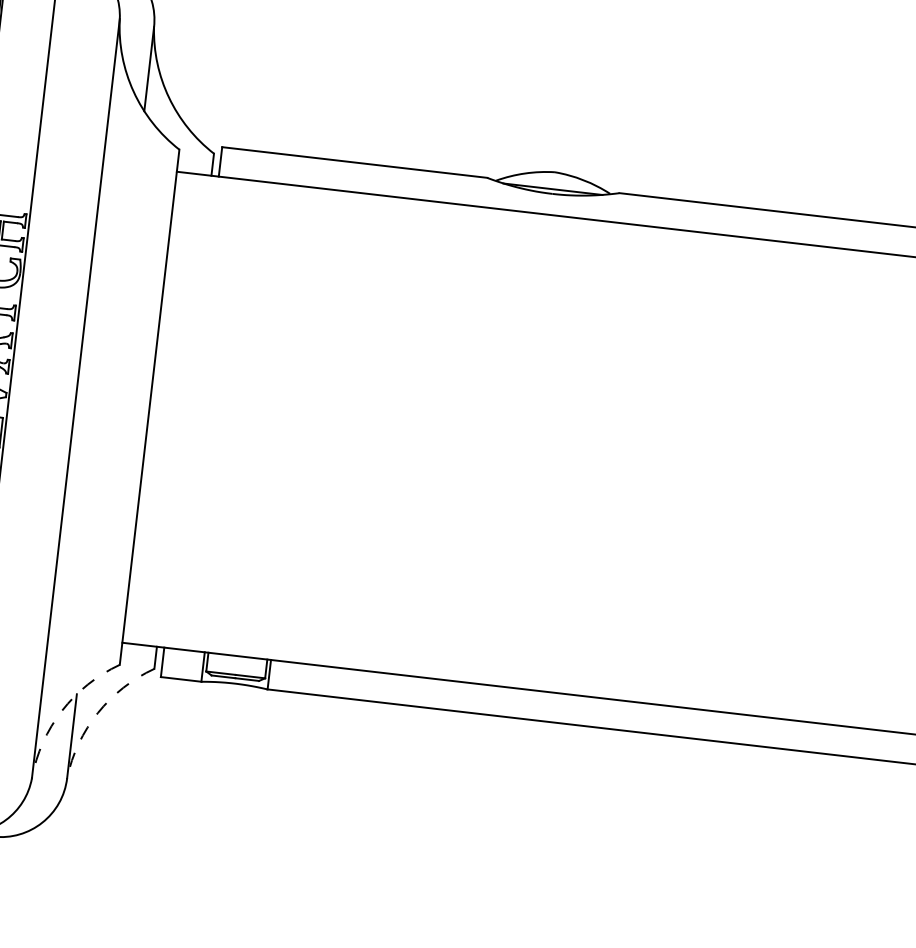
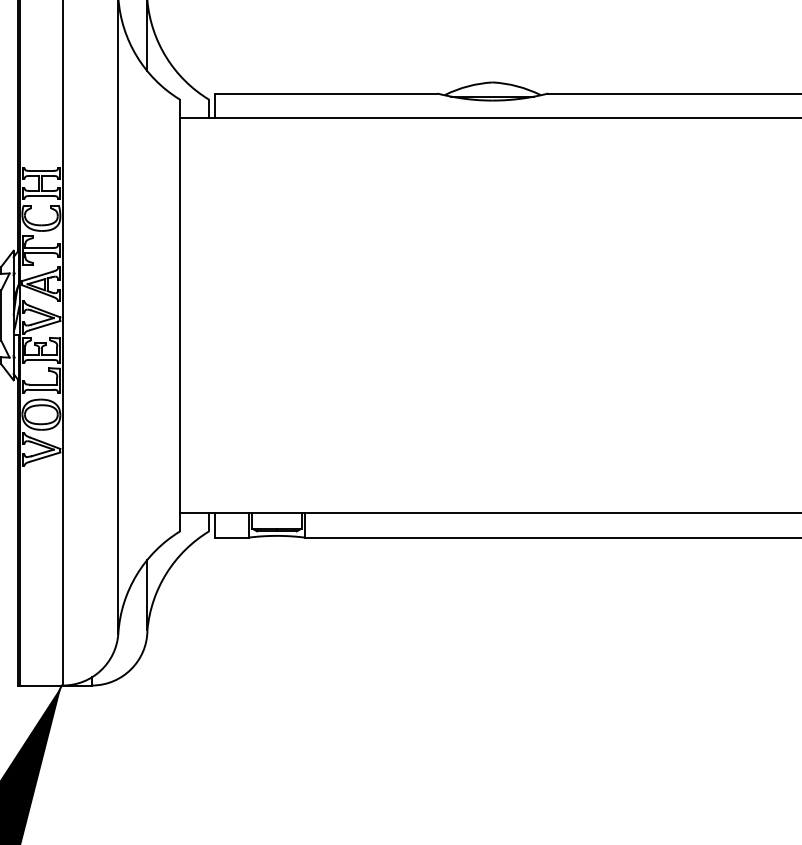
arc: (61, 710) -> (136, 574), dashed -> solid
arc: (97, 713) -> (166, 573), dashed -> solid

